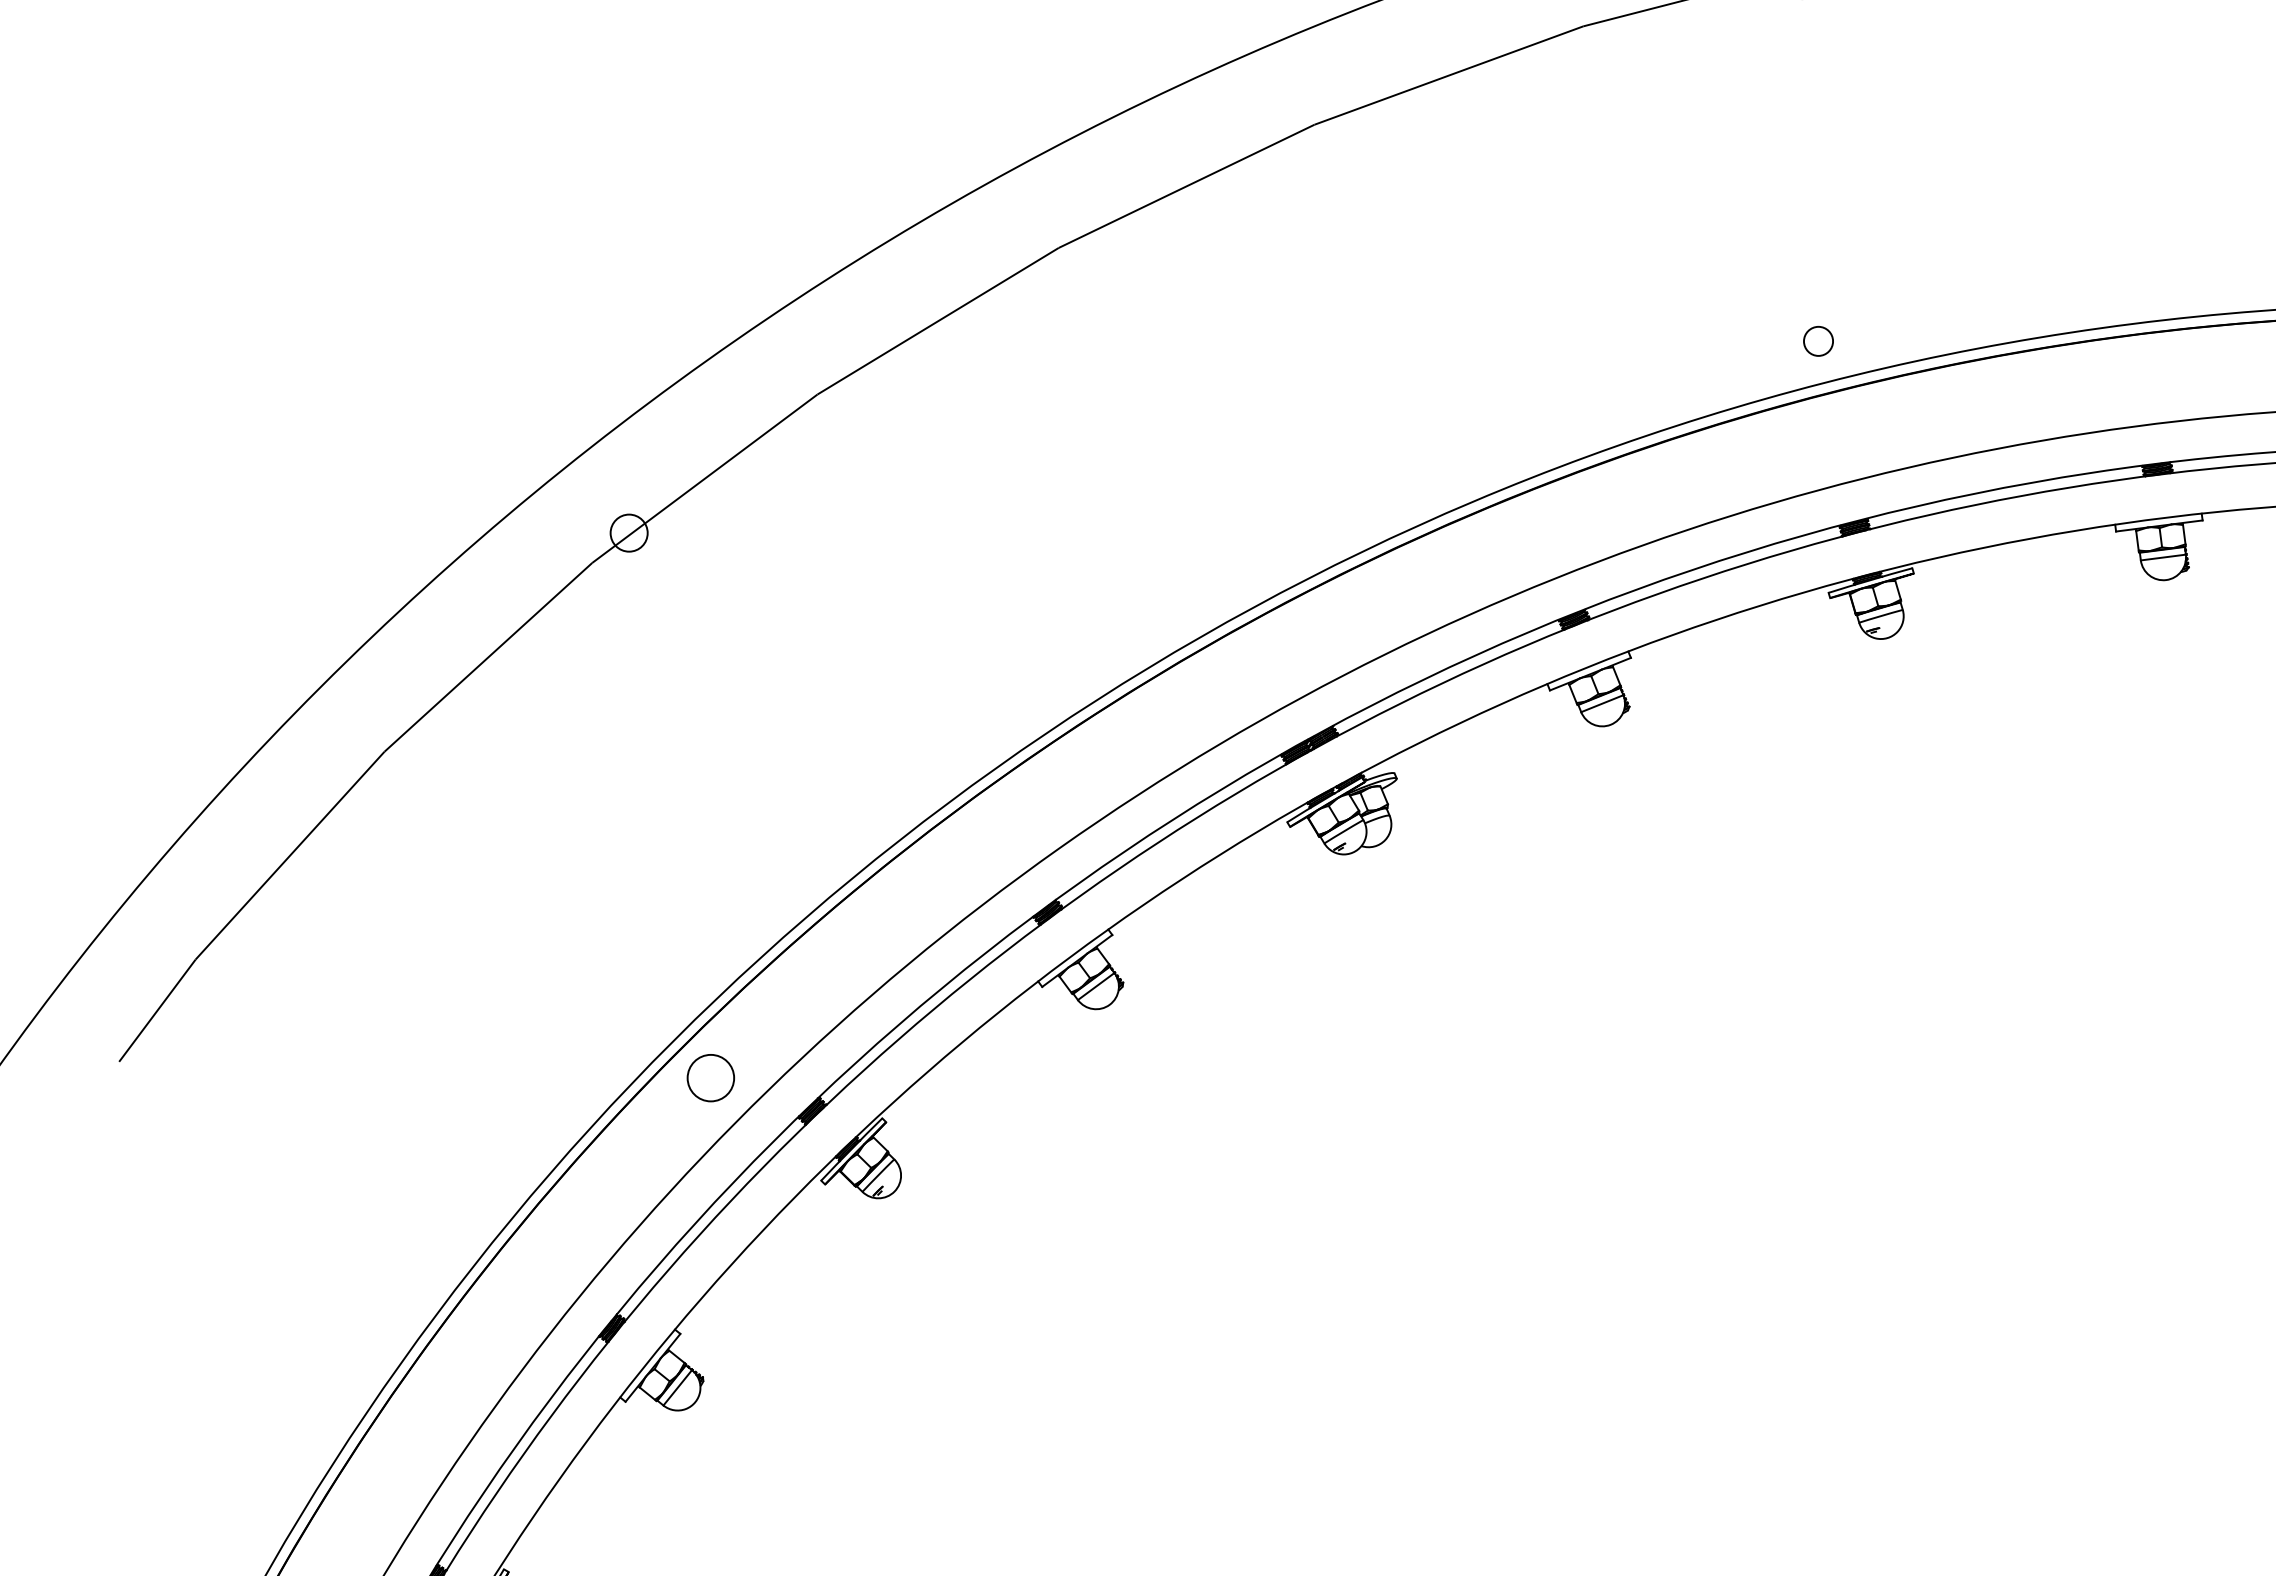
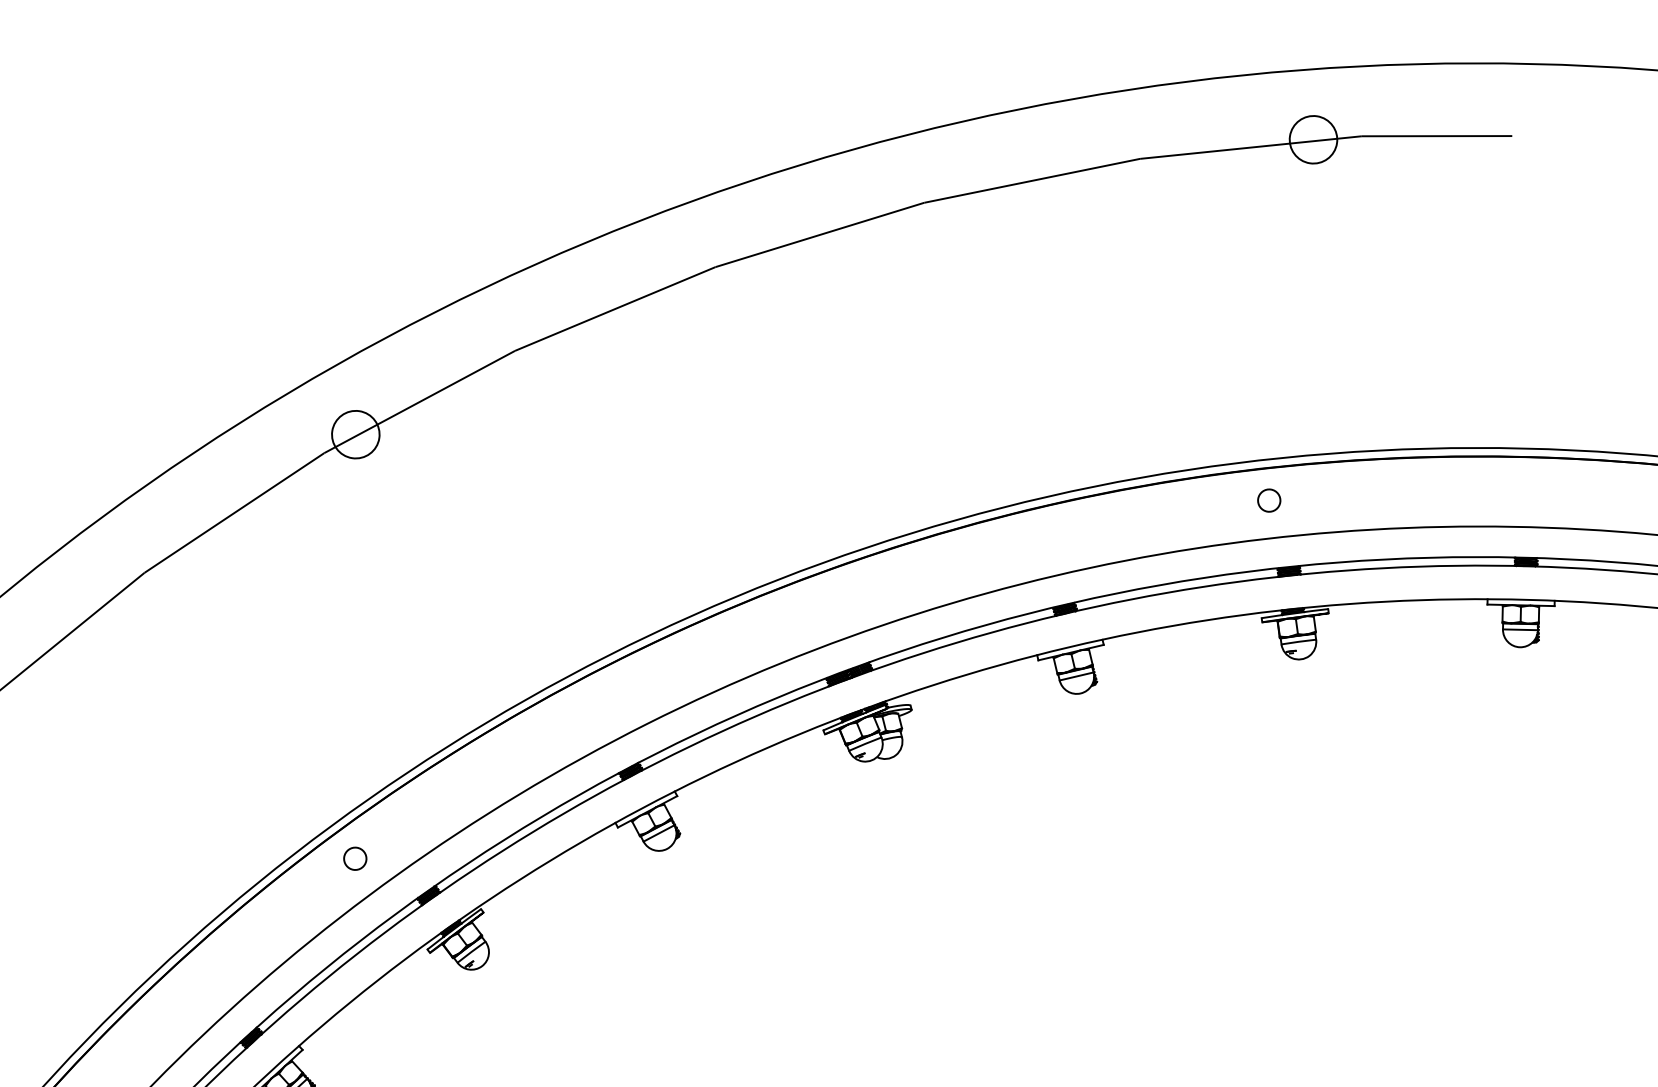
circle: (1818, 341) -> (1269, 500), moved
circle: (629, 533) -> (356, 434), size x1.67
circle: (710, 1077) -> (355, 858), size x0.62

